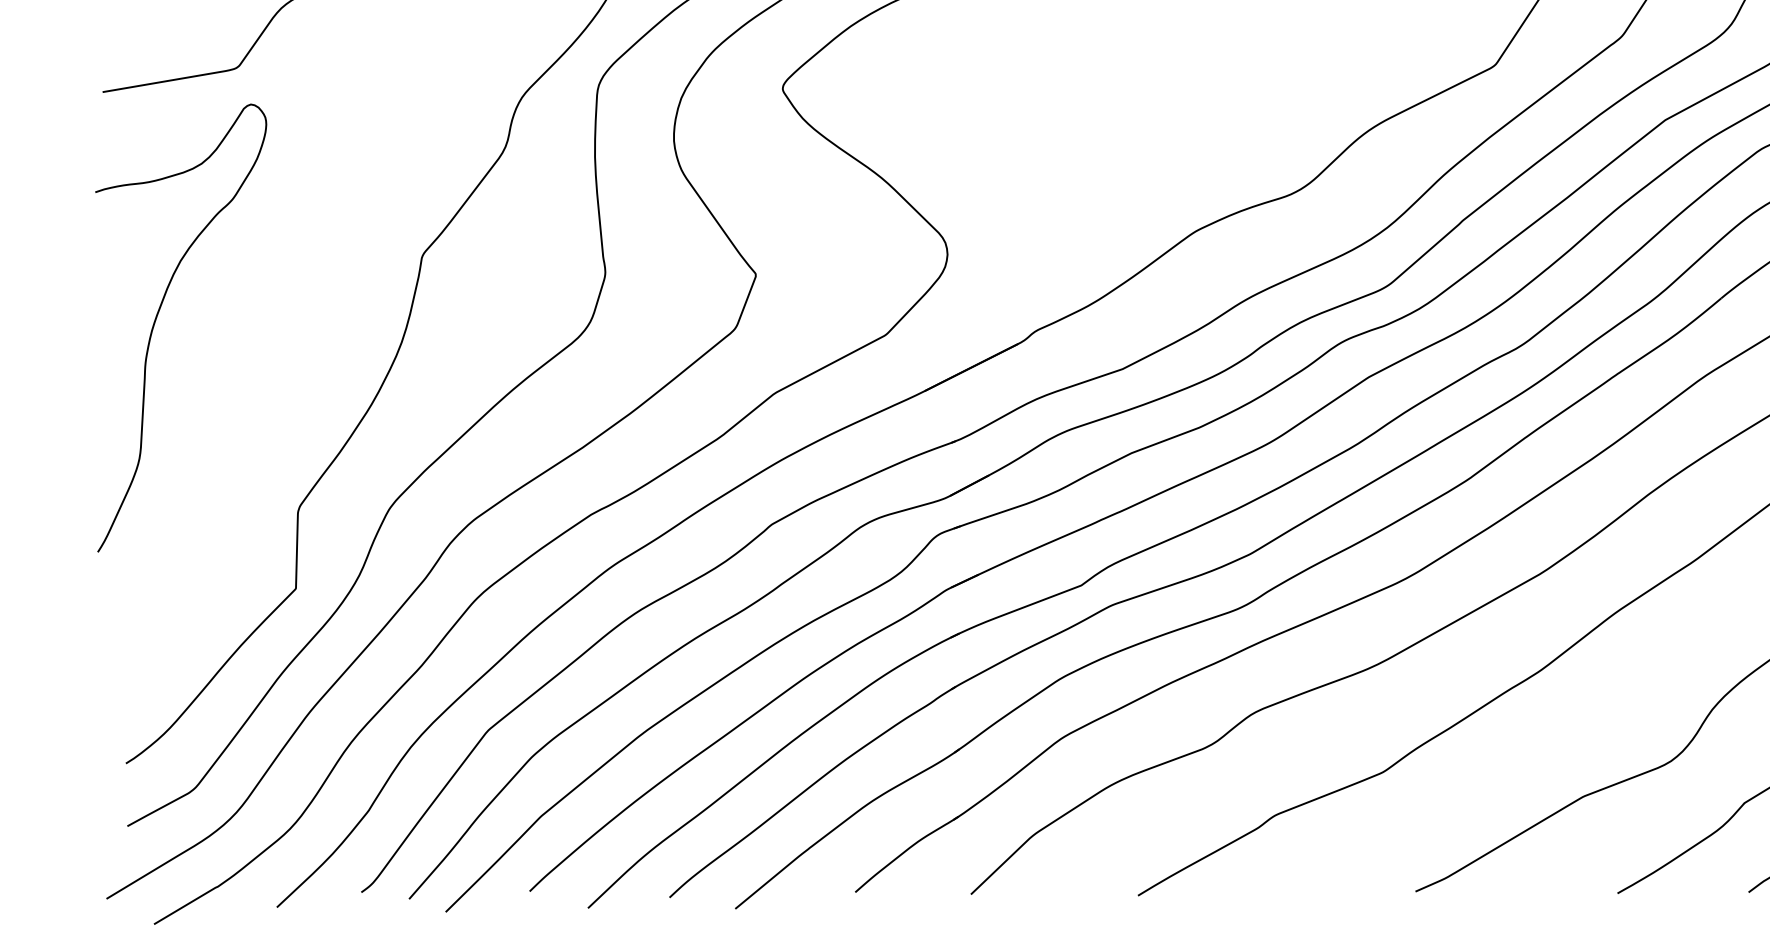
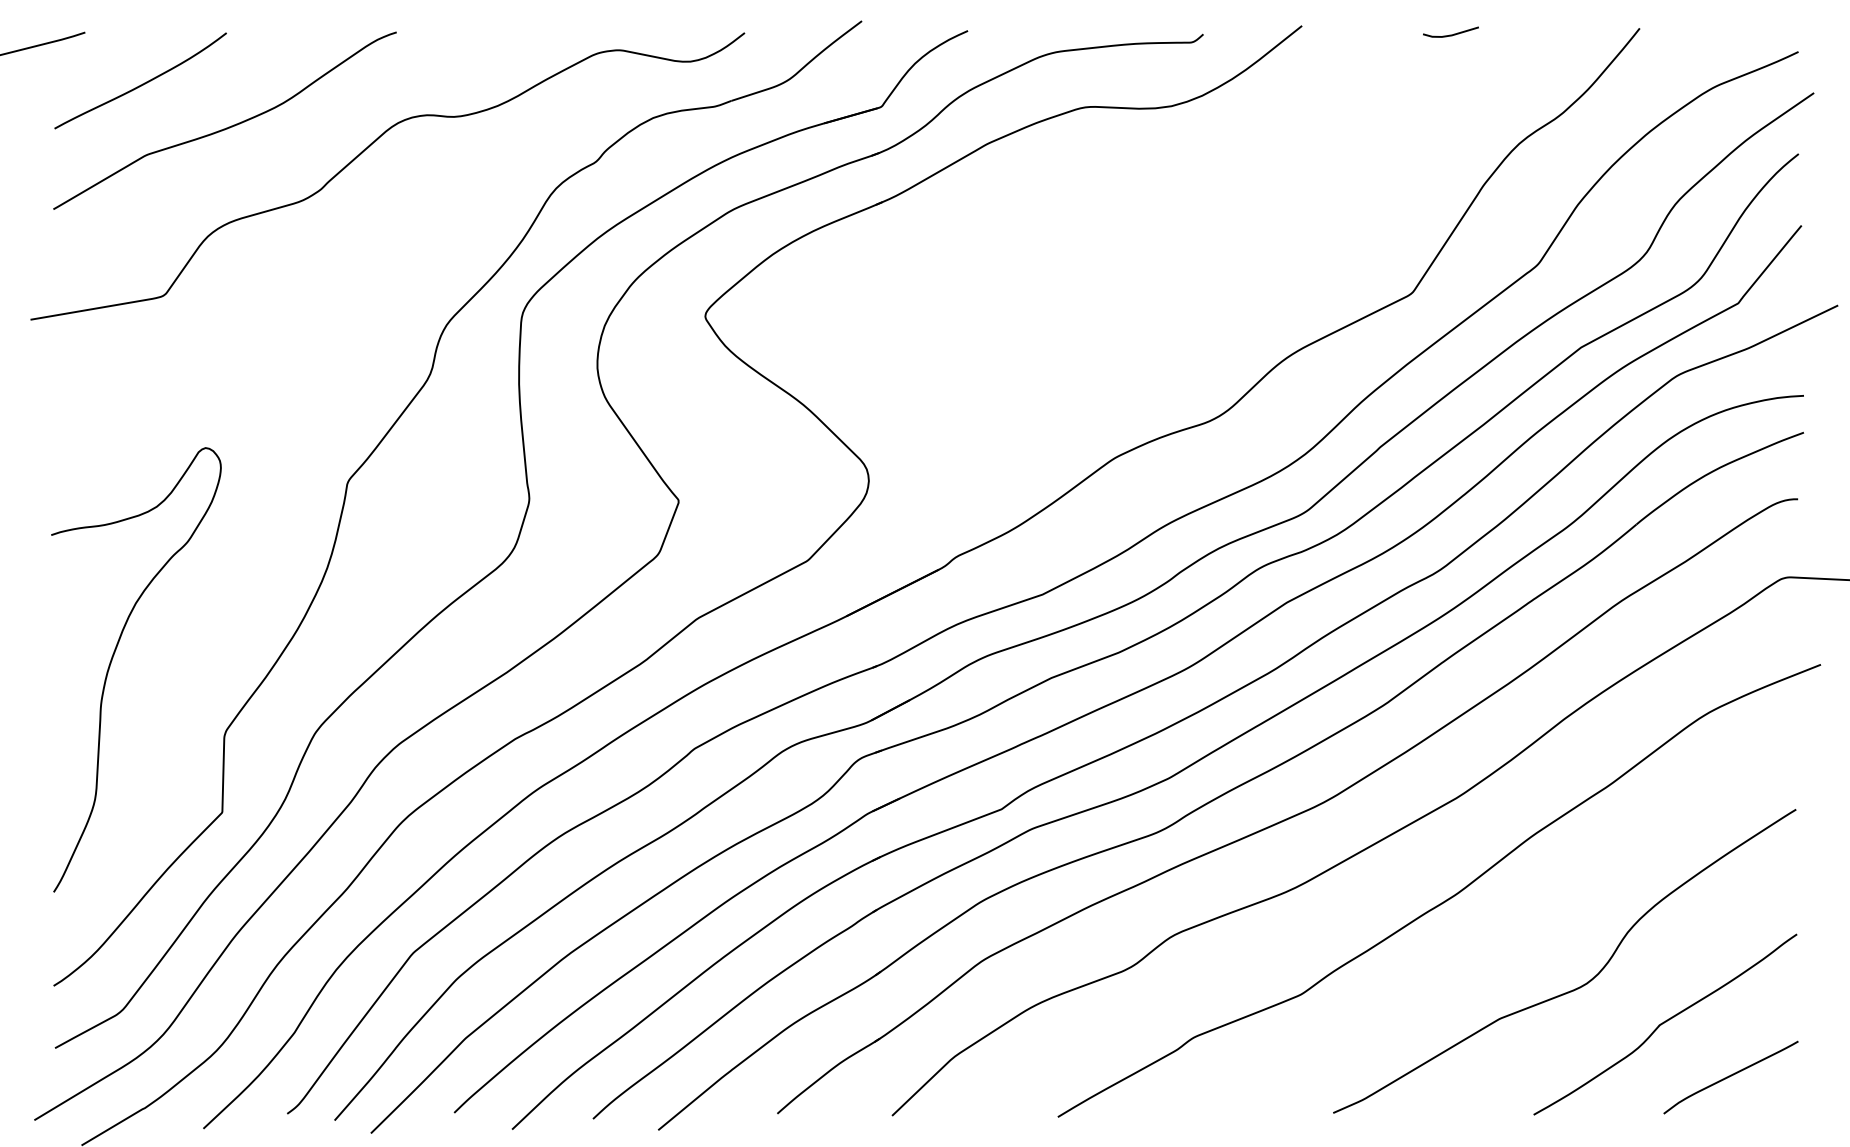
curve: (157, 318) -> (112, 660), moved

